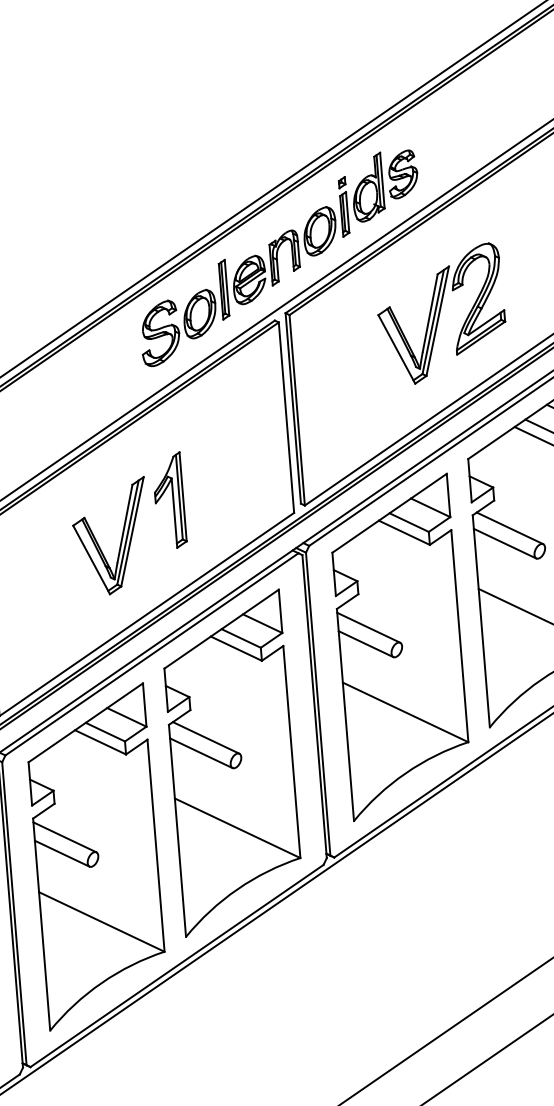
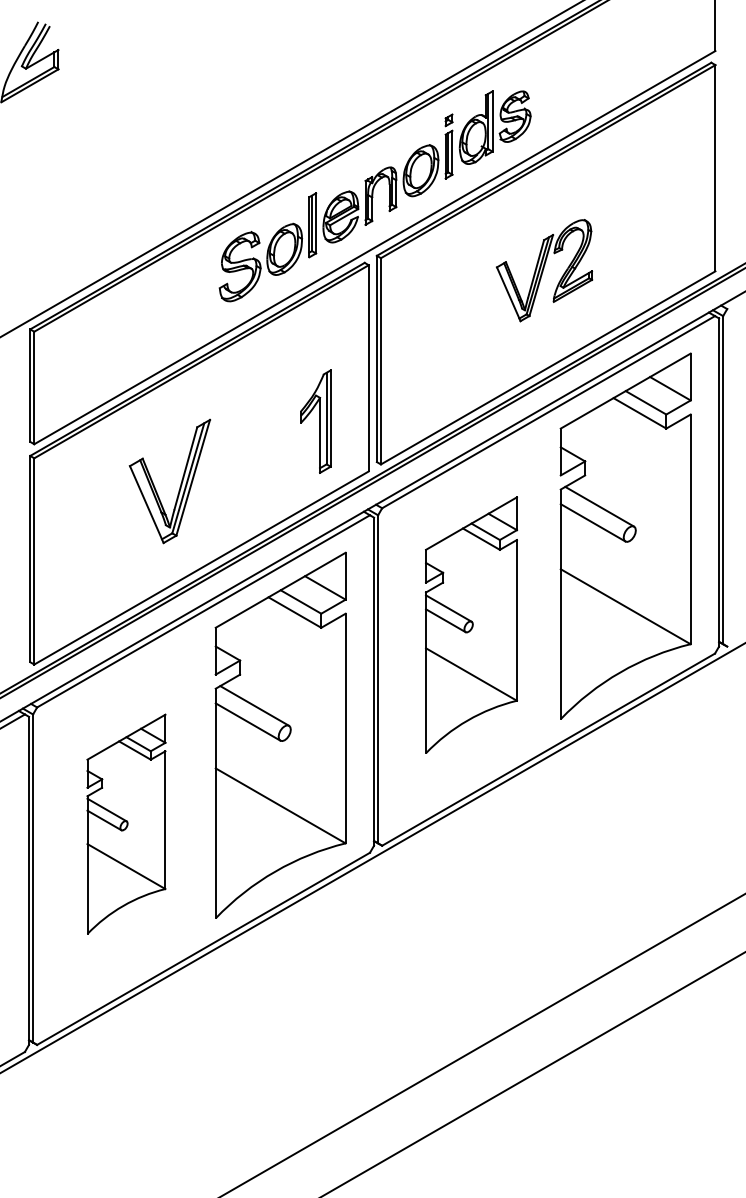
part: (441, 314) -> (544, 270), size x0.7
part: (169, 500) -> (315, 421), moved
part: (400, 646) -> (471, 624), size x0.7
part: (96, 855) -> (126, 823), size x0.6

